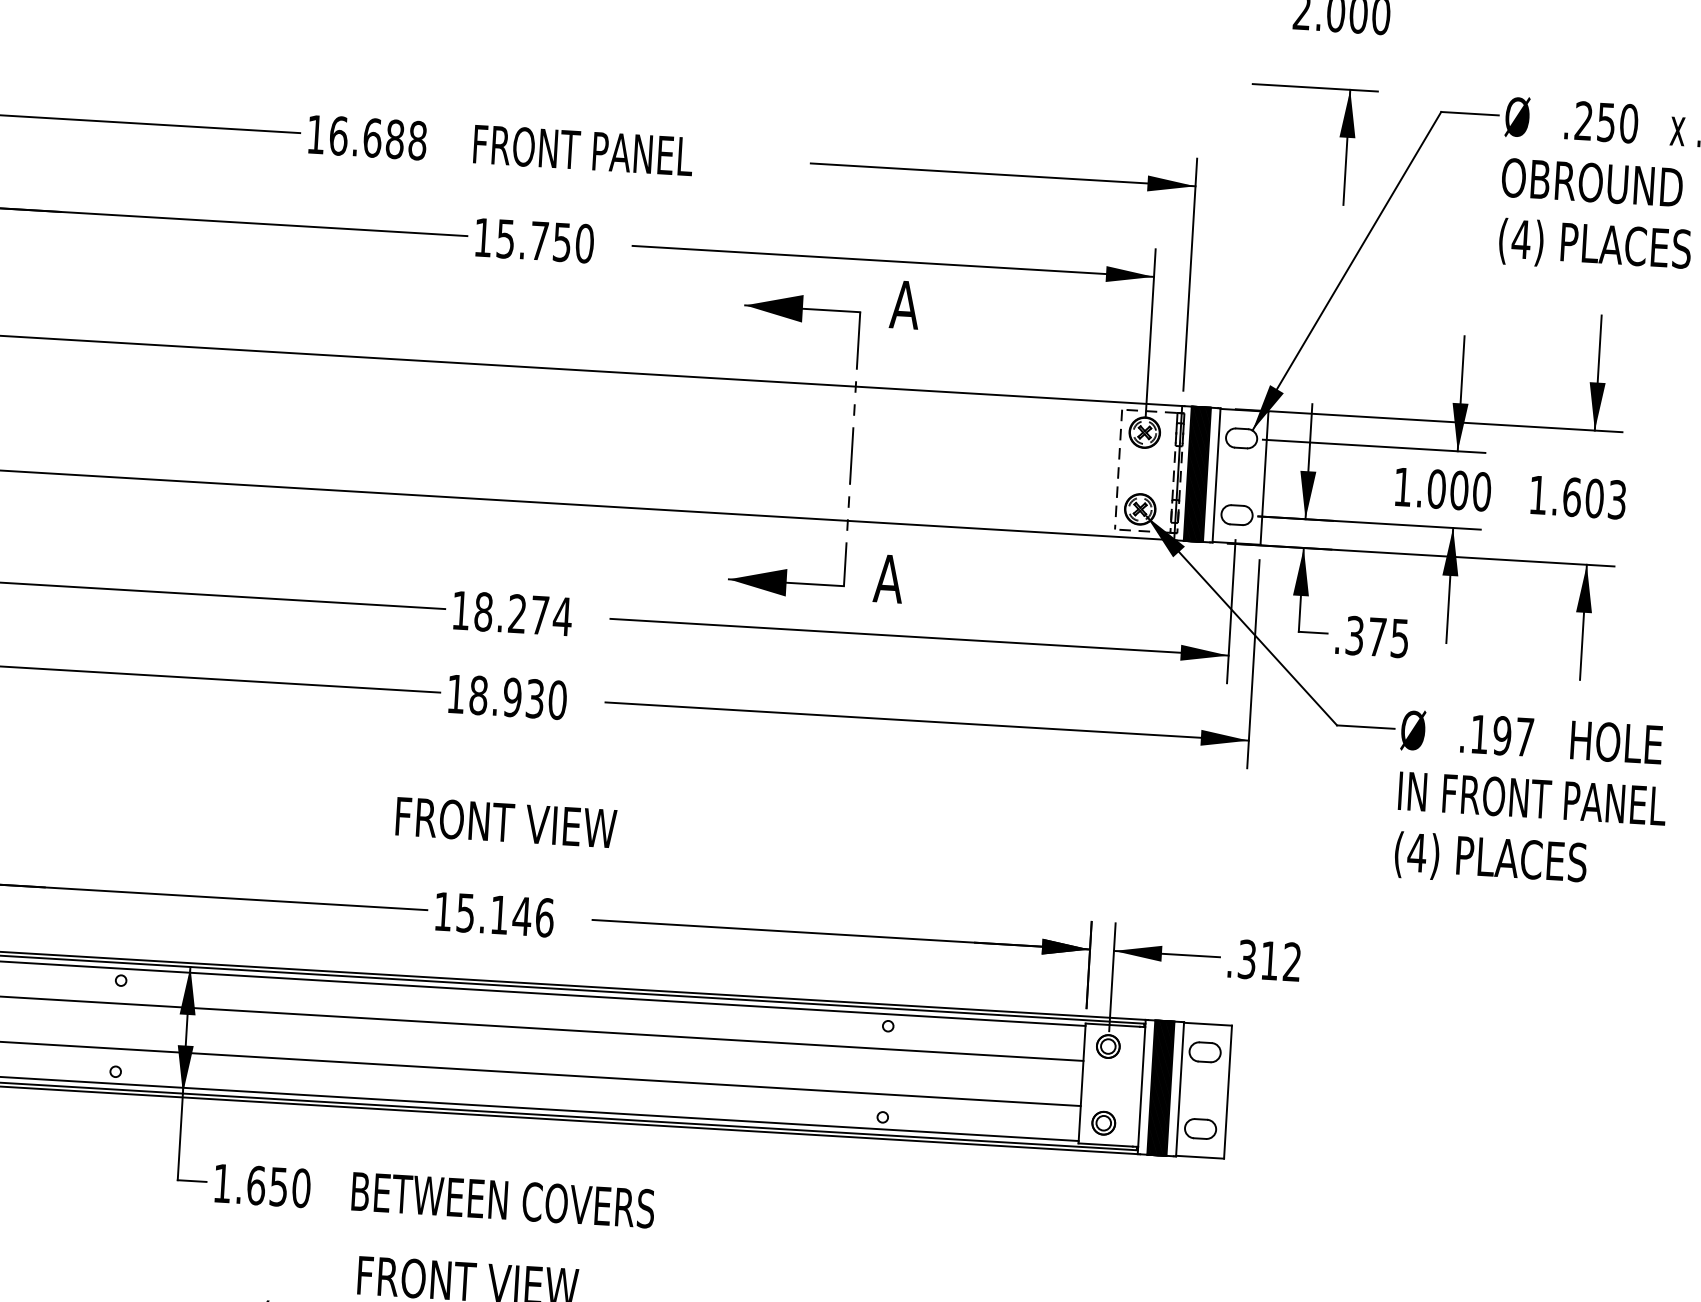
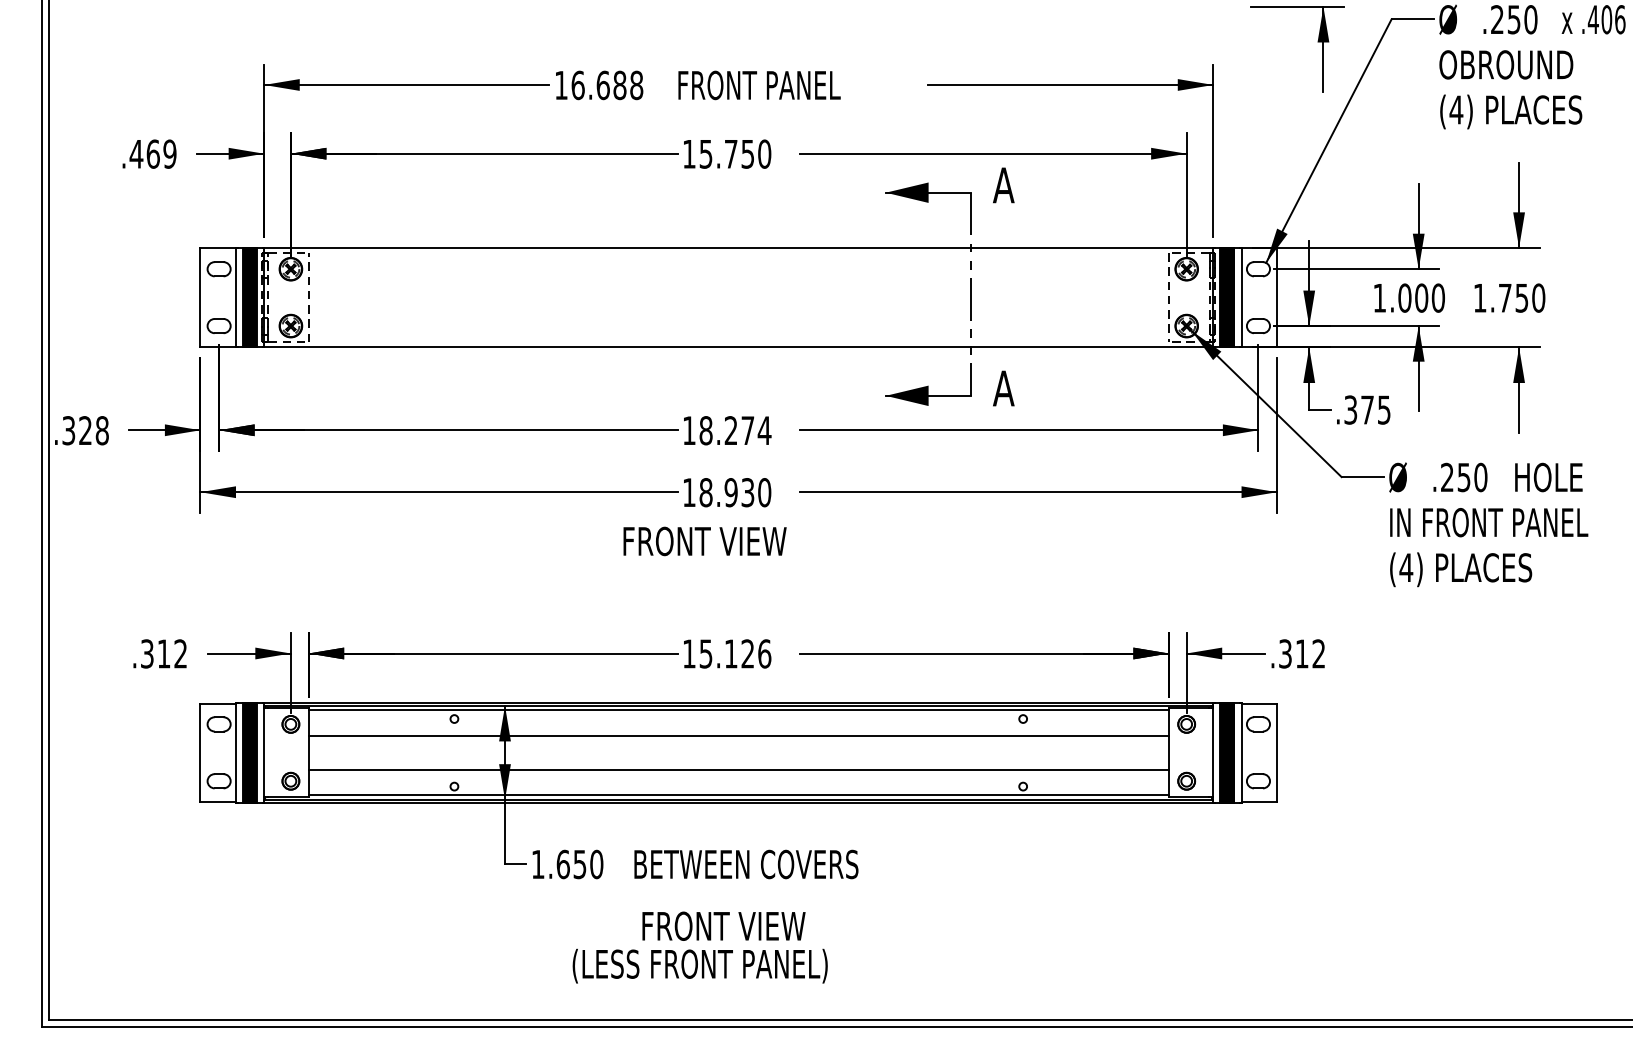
text: (1594, 497) -> (1521, 297), 1.603 -> 1.750
text: (1502, 735) -> (1464, 477), .197 -> .250
text: (505, 822) -> (704, 541), moved
text: (521, 915) -> (747, 653), 15.146 -> 15.126

